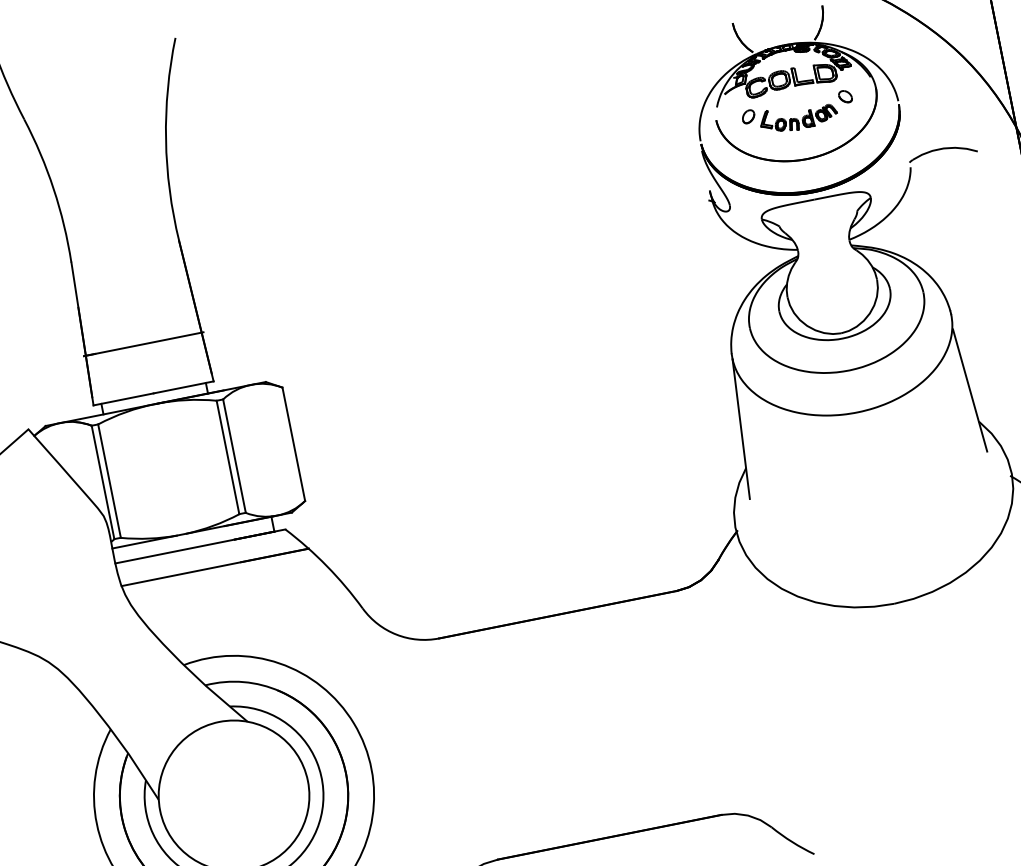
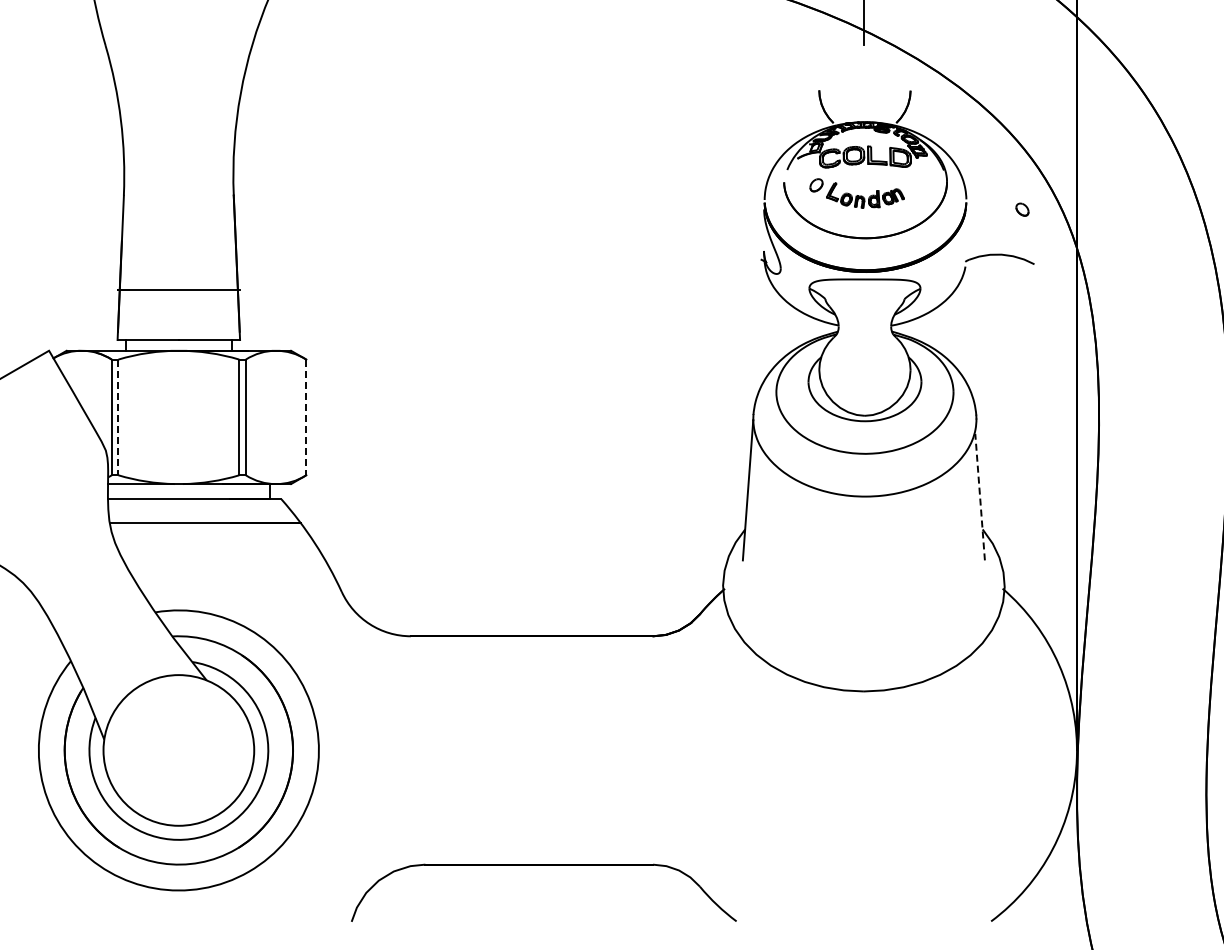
part: (845, 96) -> (1022, 209), moved
line: (970, 389) -> (980, 496), solid -> dashed
line: (293, 444) -> (306, 417), solid -> dashed
line: (109, 481) -> (118, 417), solid -> dashed

